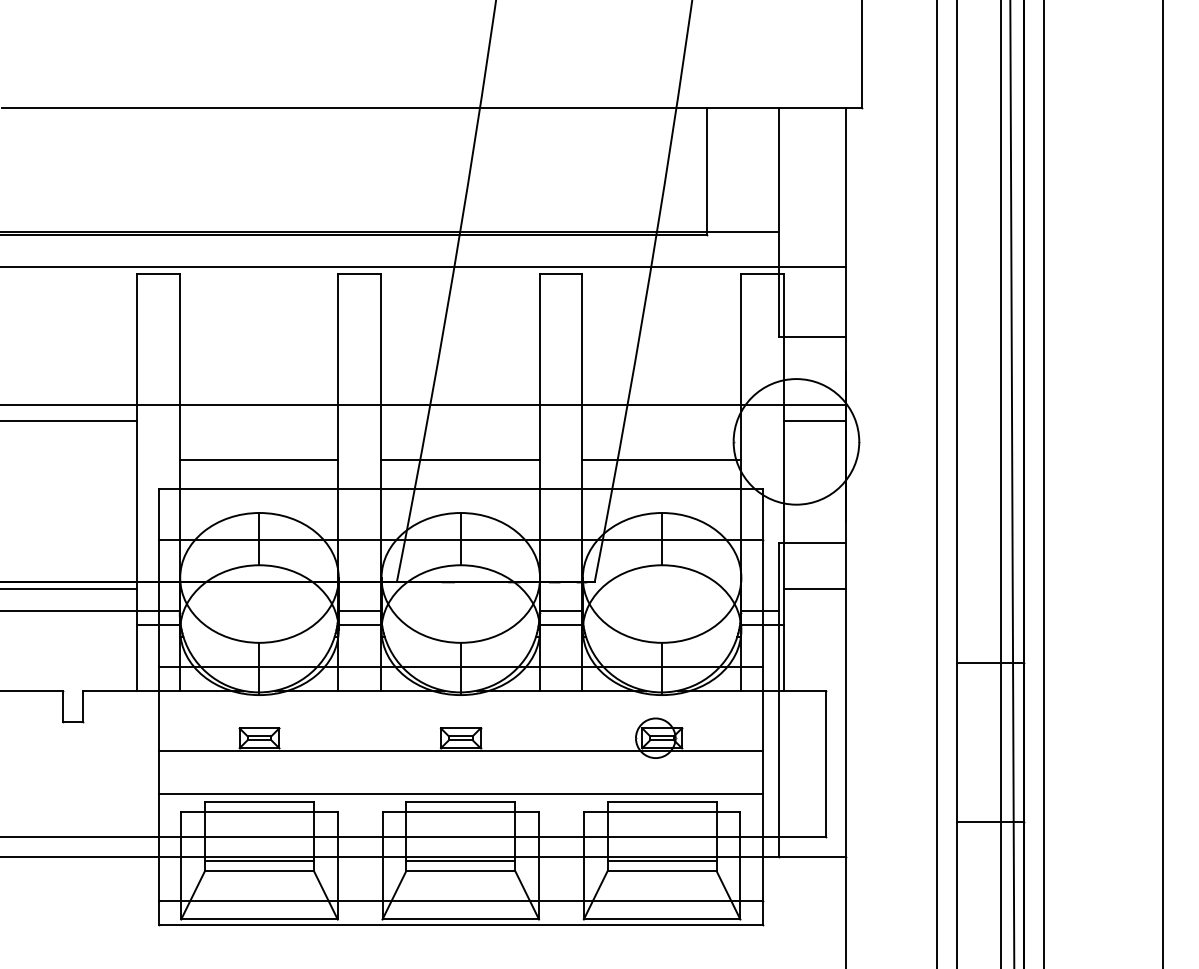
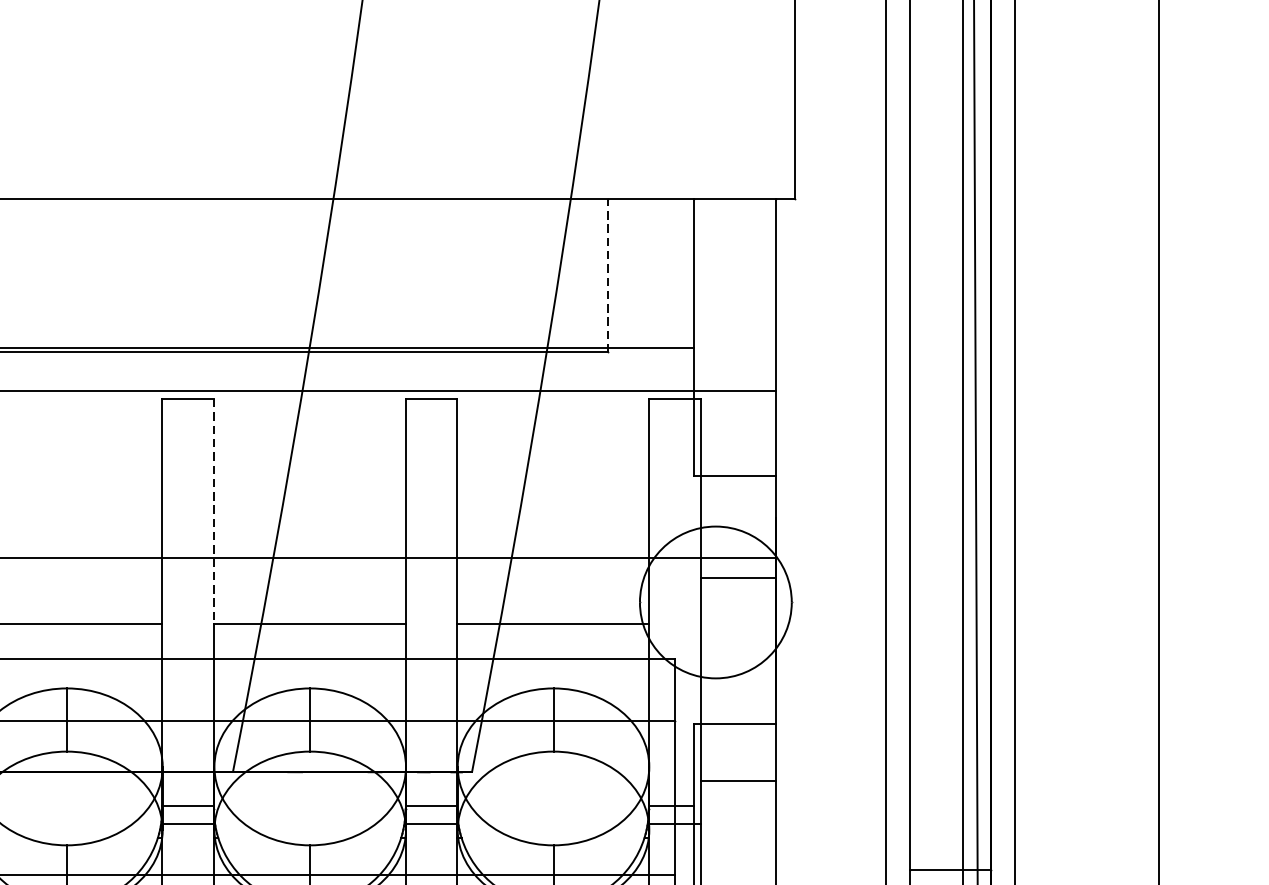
line: (707, 171) -> (608, 275), solid -> dashed
line: (381, 367) -> (214, 512), solid -> dashed

